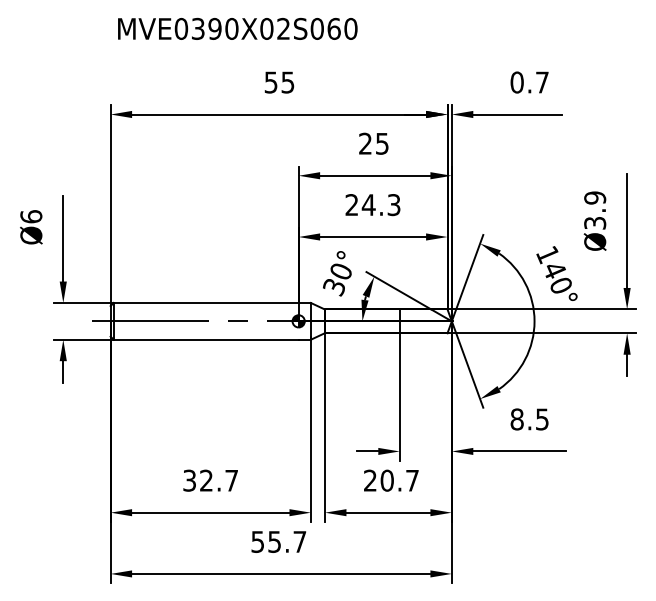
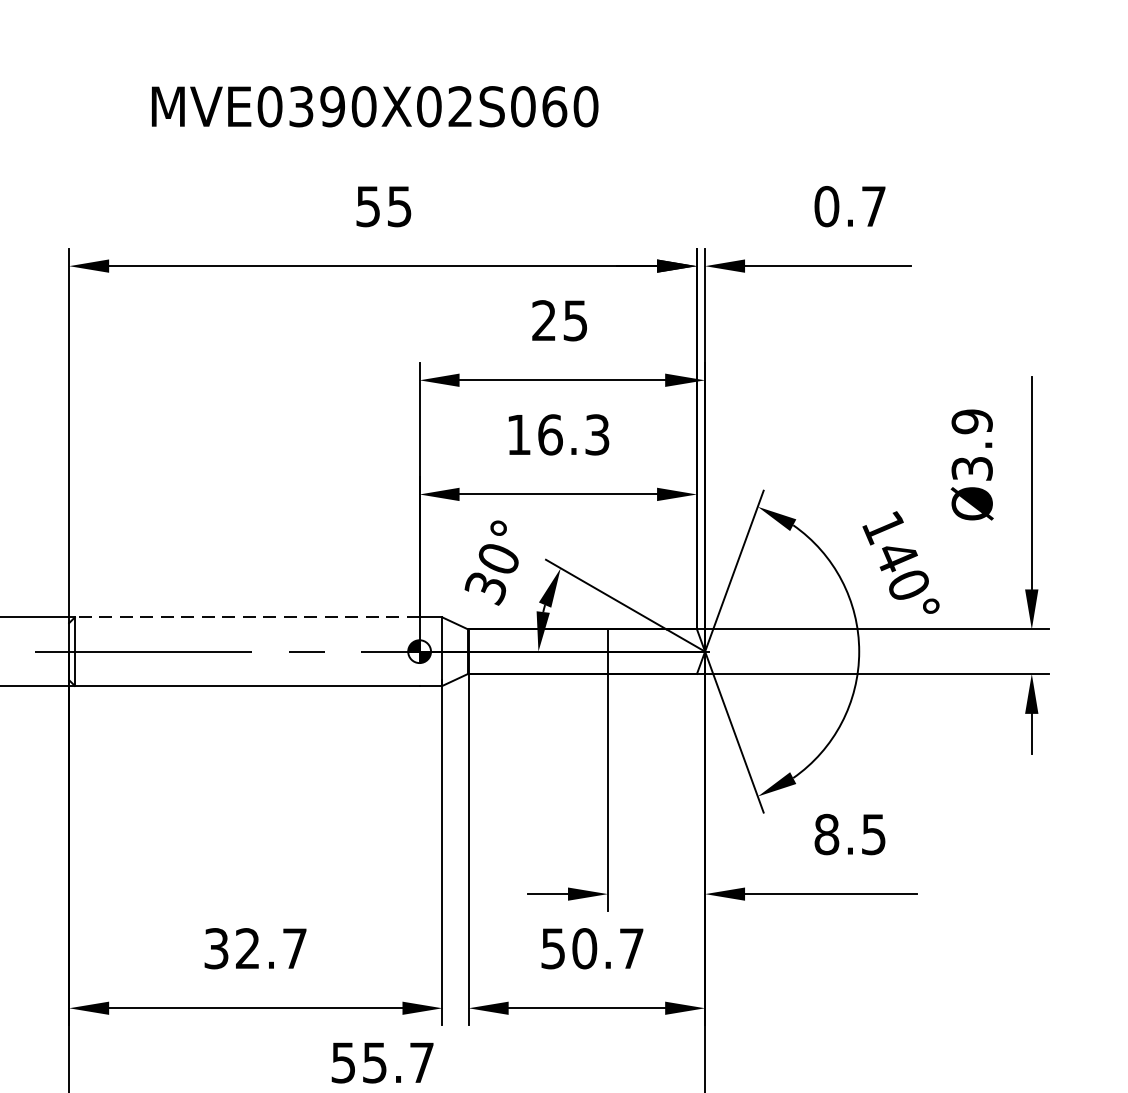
text: (237, 28) -> (374, 105), moved
text: (360, 205) -> (534, 435), 24.3 -> 16.3
line: (205, 302) -> (245, 616), solid -> dashed
text: (370, 480) -> (553, 948), 20.7 -> 50.7

